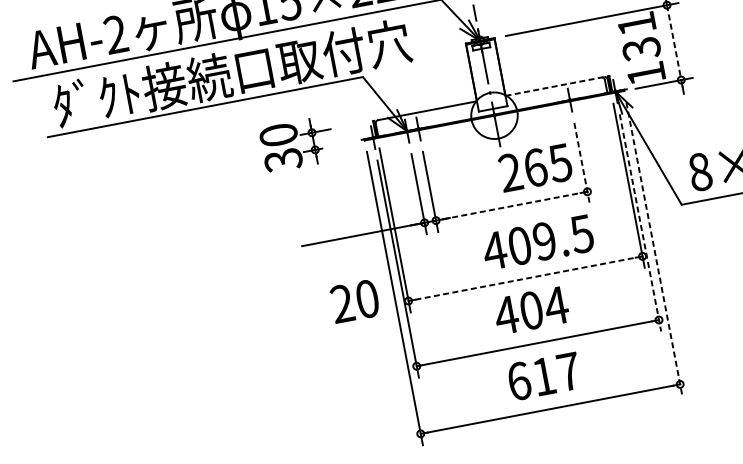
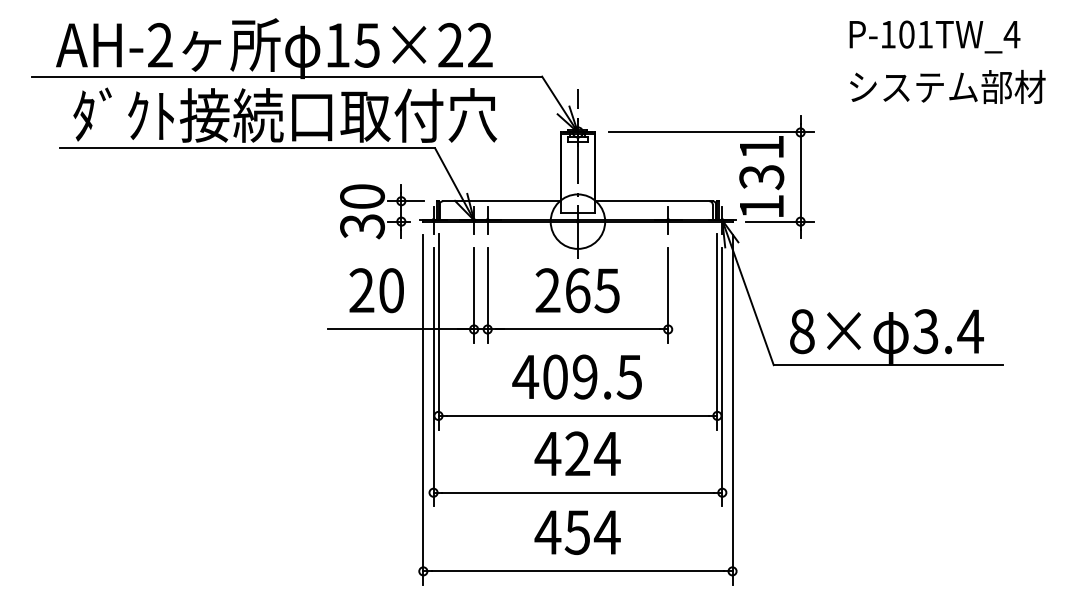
line: (674, 43) -> (800, 177), dashed -> solid
line: (554, 86) -> (653, 201), dashed -> solid
part: (297, 144) -> (382, 211), moved
line: (582, 163) -> (668, 295), dashed -> solid
text: (535, 167) -> (577, 290), moved
line: (512, 206) -> (578, 329), dashed -> solid
line: (640, 223) -> (722, 377), dashed -> solid
text: (537, 242) -> (576, 376), moved
line: (654, 249) -> (732, 410), dashed -> solid
line: (525, 278) -> (578, 415), dashed -> solid
text: (354, 301) -> (376, 290), moved
text: (531, 310) -> (577, 453), 404 -> 424
text: (543, 376) -> (577, 532), 617 -> 454

